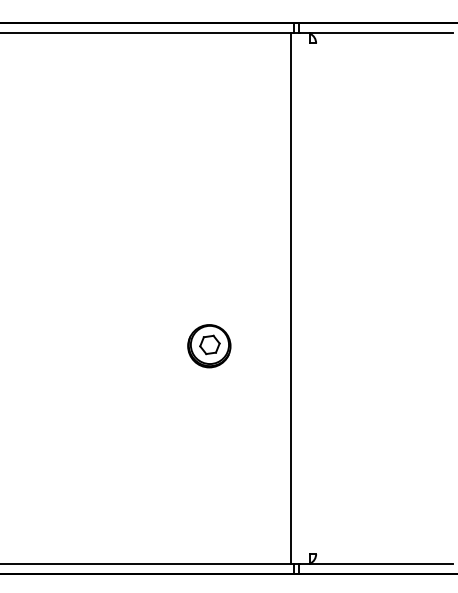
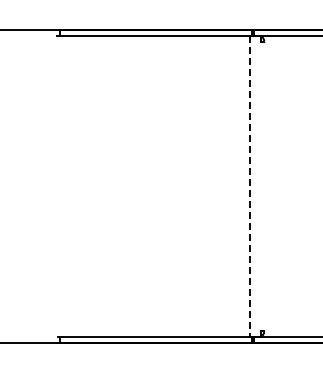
line: (290, 298) -> (249, 186), solid -> dashed
part: (208, 346) -> (203, 213), removed

